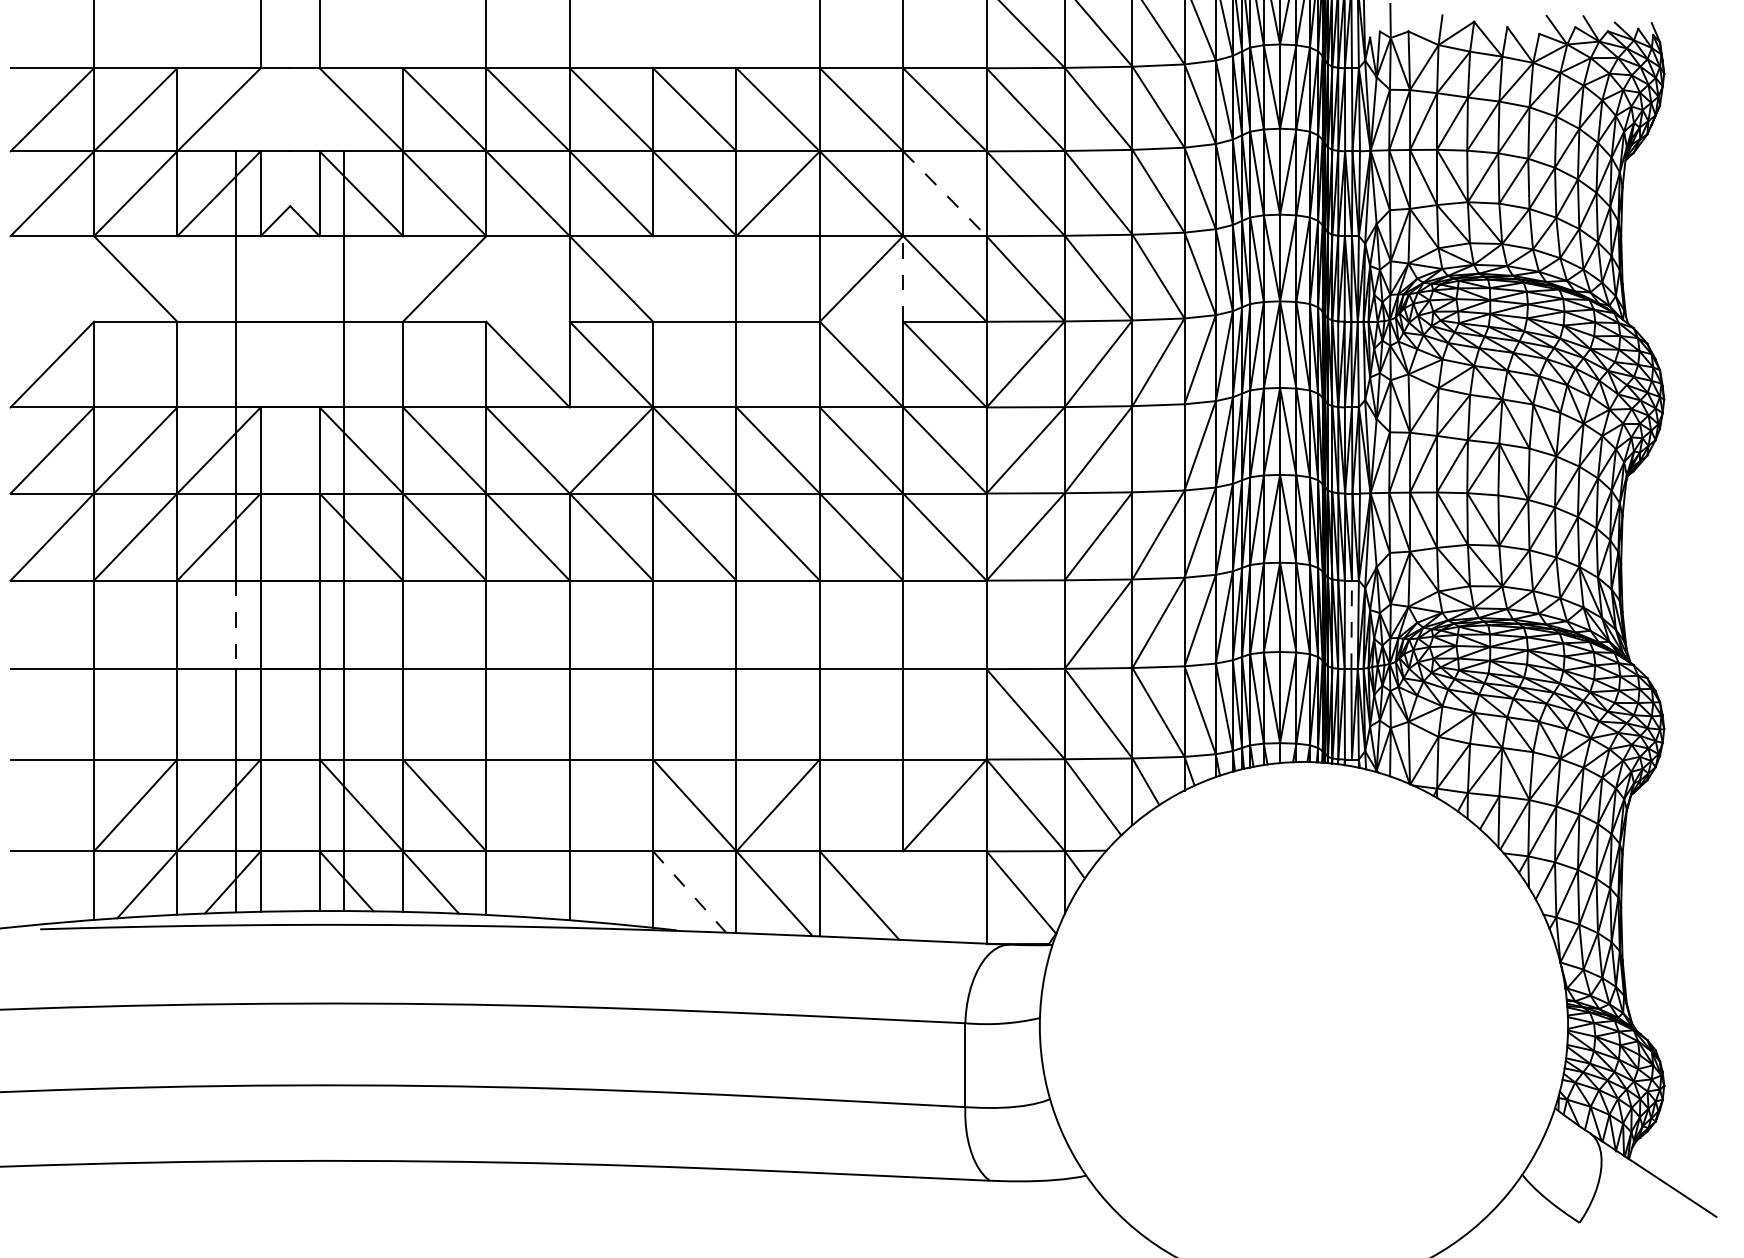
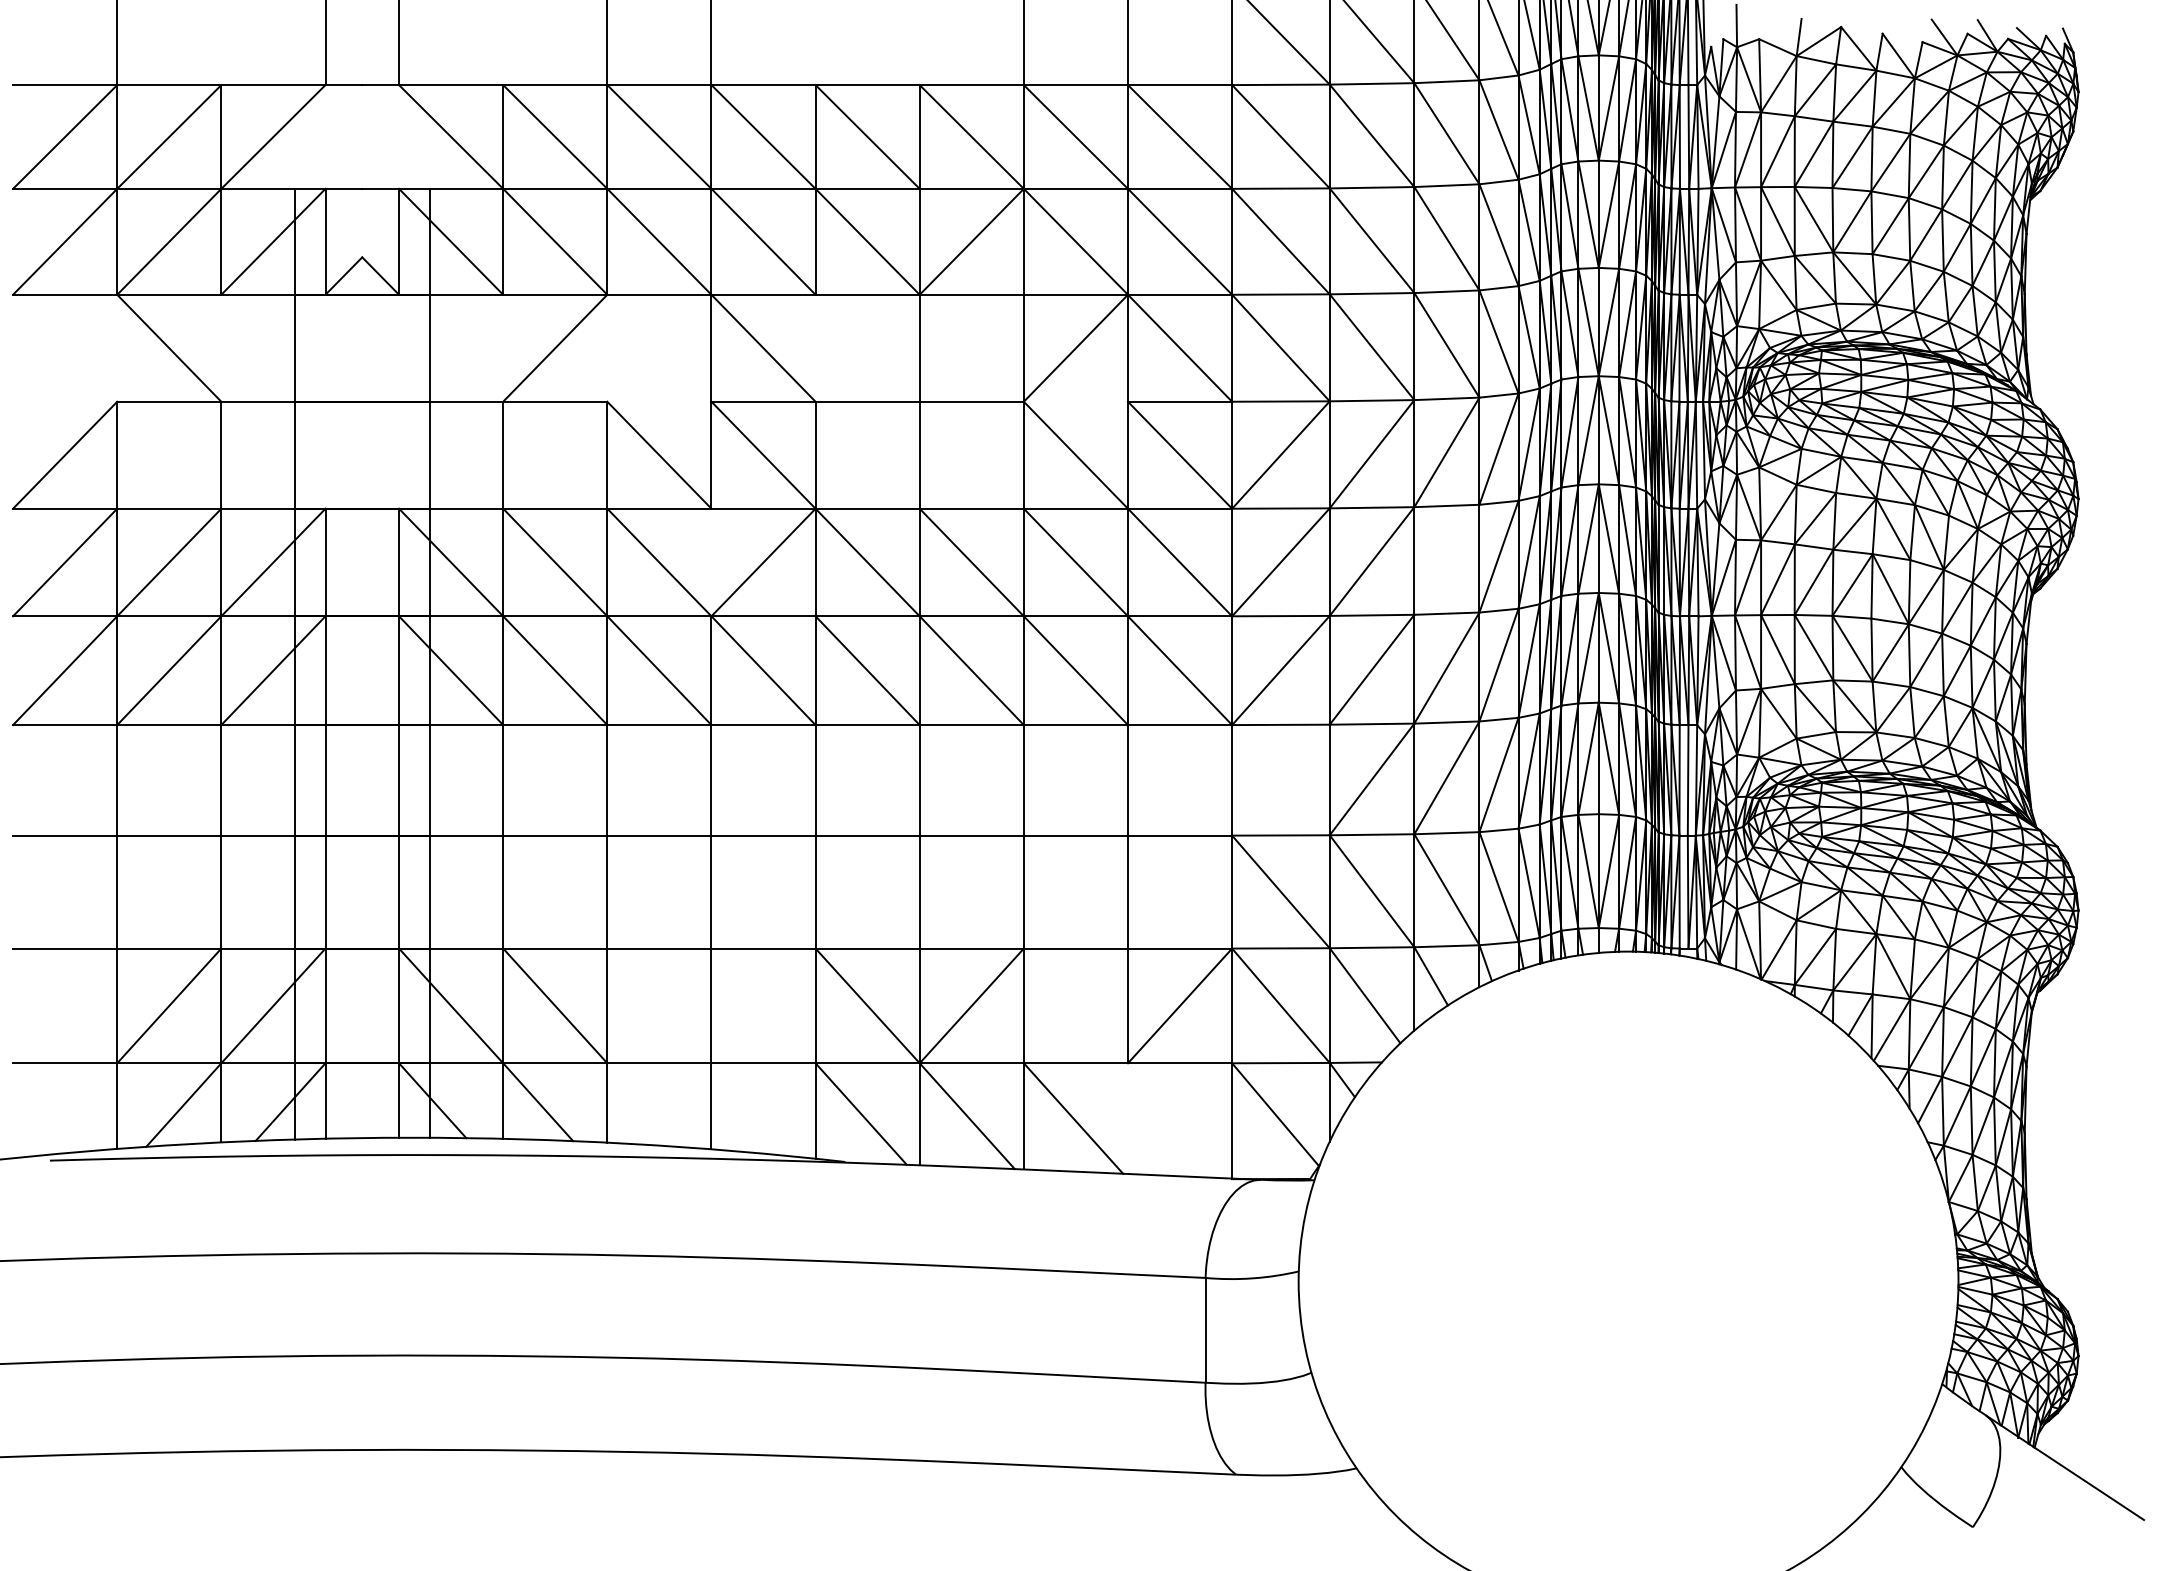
line: (945, 194) -> (1180, 242), dashed -> solid
line: (903, 278) -> (1128, 347), dashed -> solid
line: (1351, 624) -> (1687, 779), dashed -> solid
line: (236, 625) -> (295, 781), dashed -> solid
line: (689, 892) -> (861, 1114), dashed -> solid

